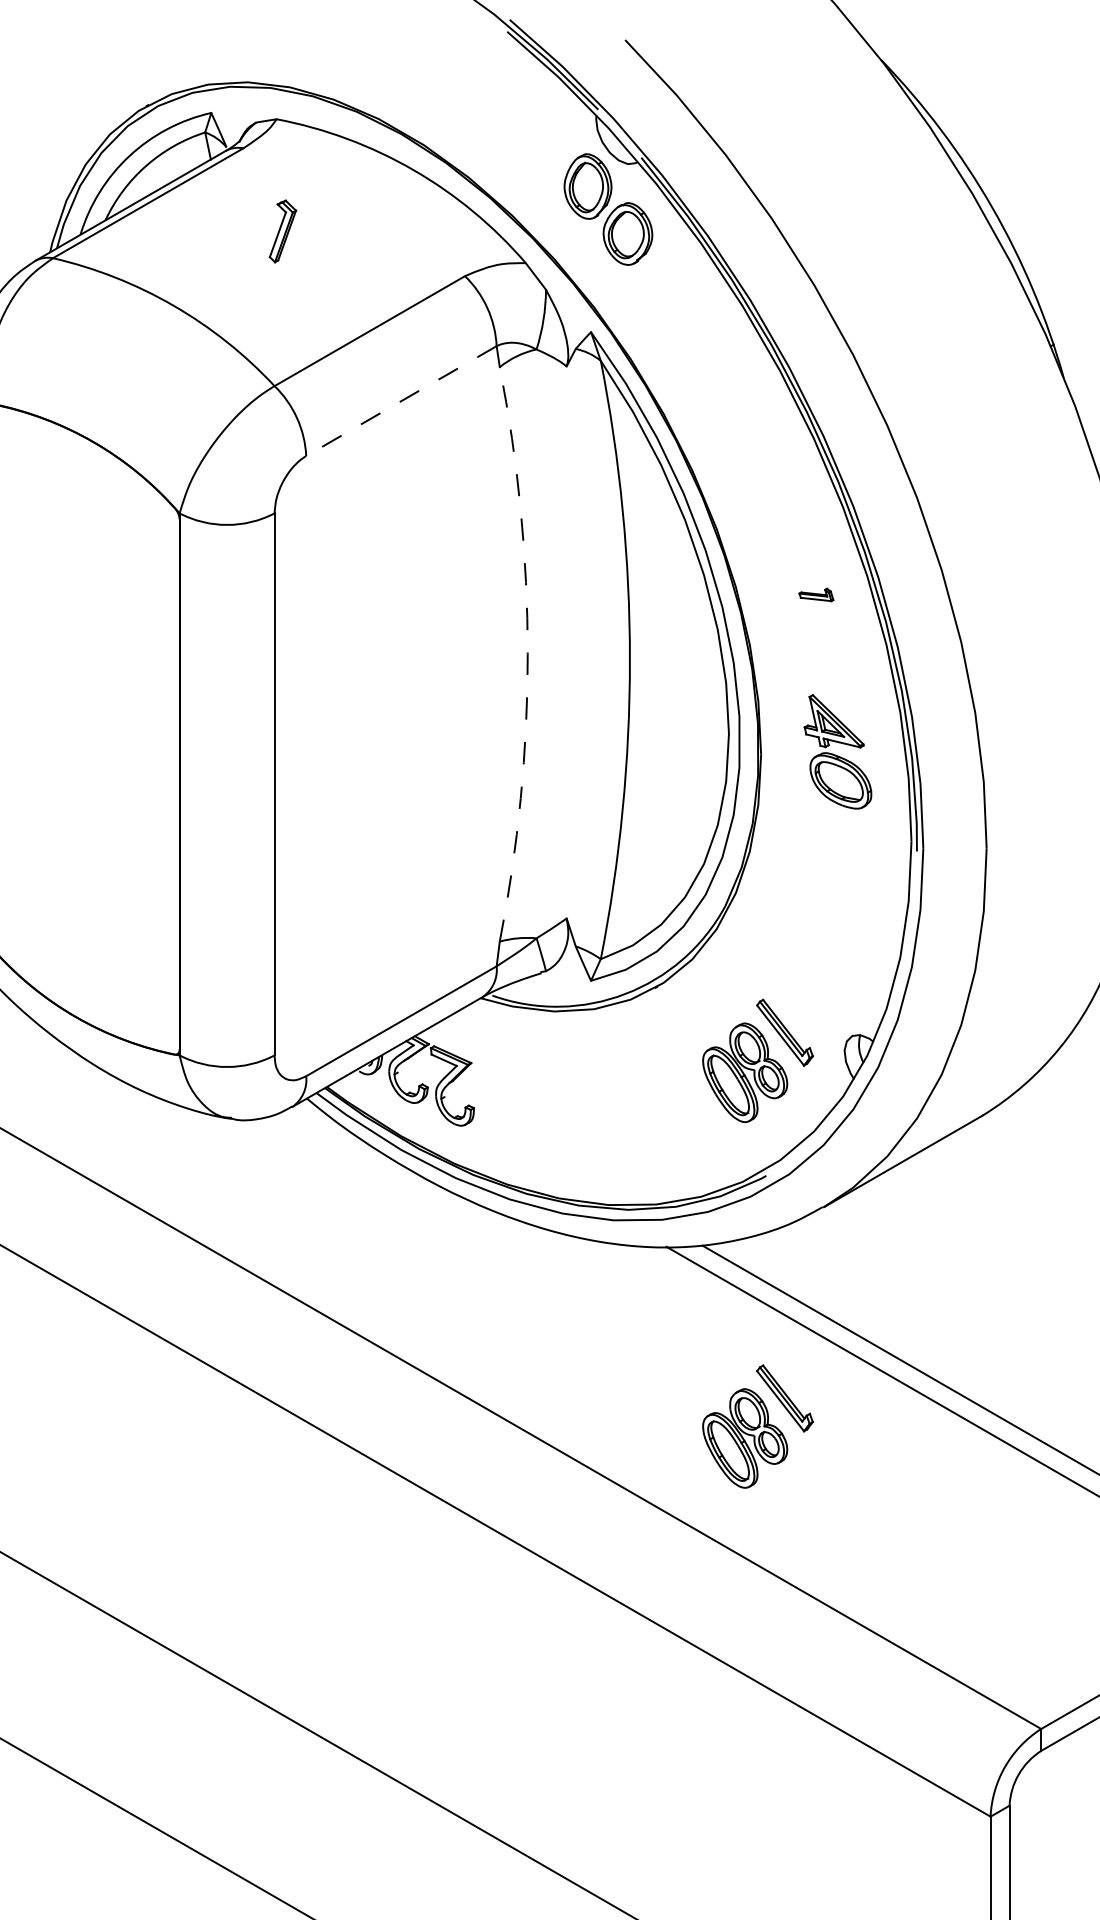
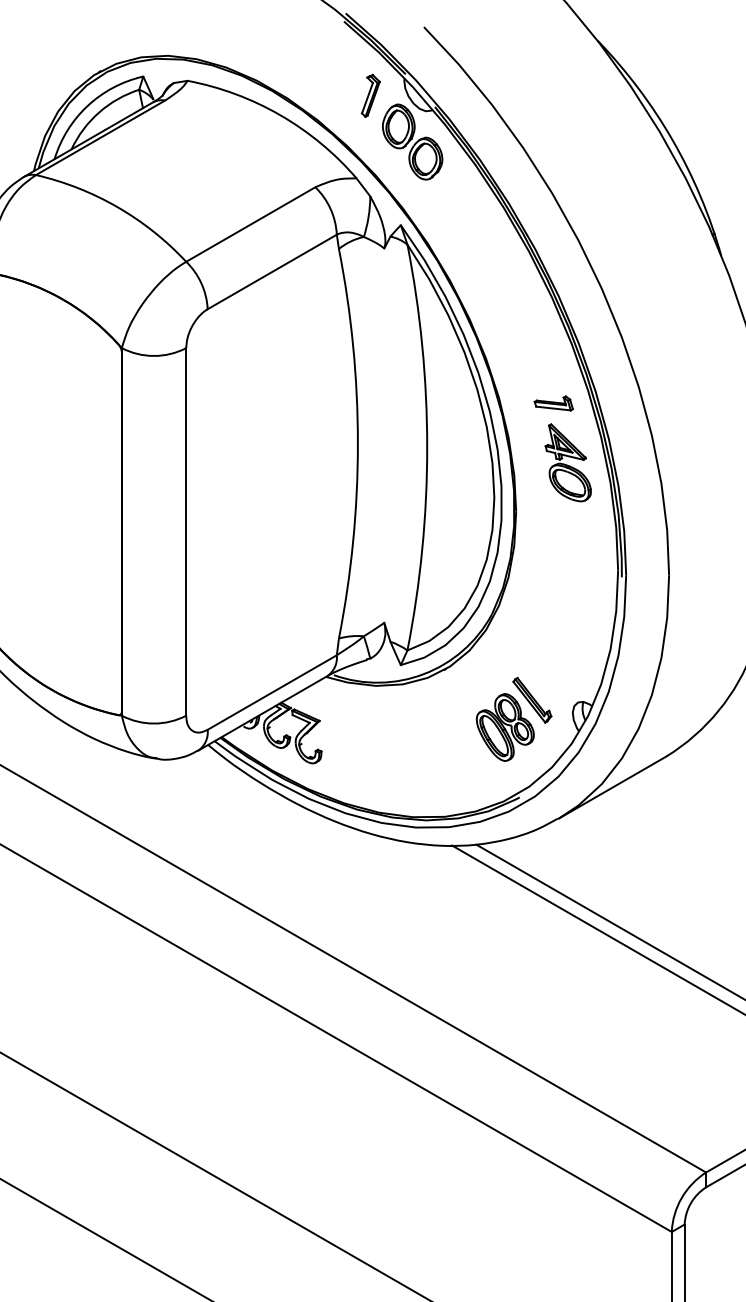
part: (282, 230) -> (370, 95), moved
line: (401, 400) -> (272, 271), dashed -> solid
part: (816, 595) -> (553, 403), size x1.67
arc: (527, 654) -> (357, 443), dashed -> solid
part: (836, 751) -> (567, 462), moved
part: (757, 1425) -> (513, 966), removed

